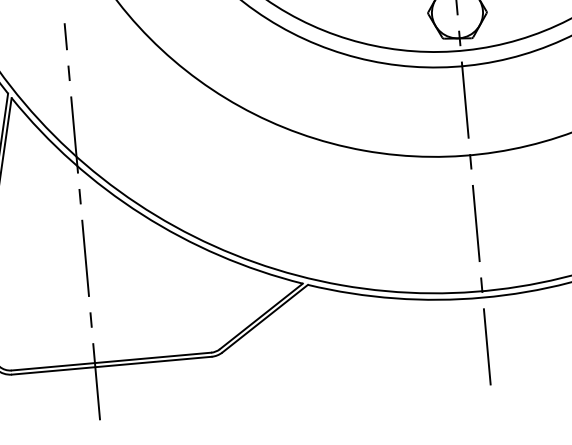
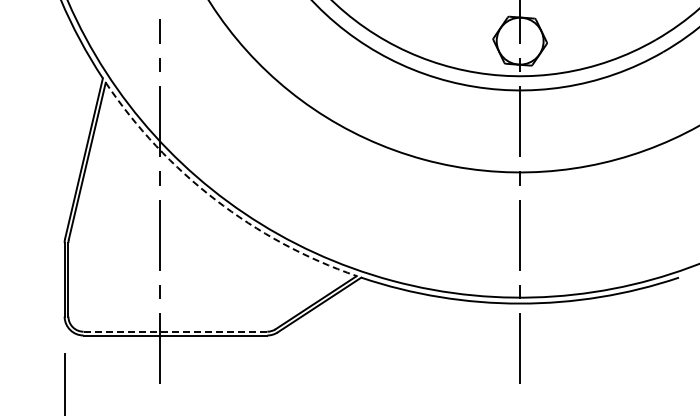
arc: (142, 214) -> (215, 199), solid -> dashed
line: (111, 361) -> (175, 331), solid -> dashed

